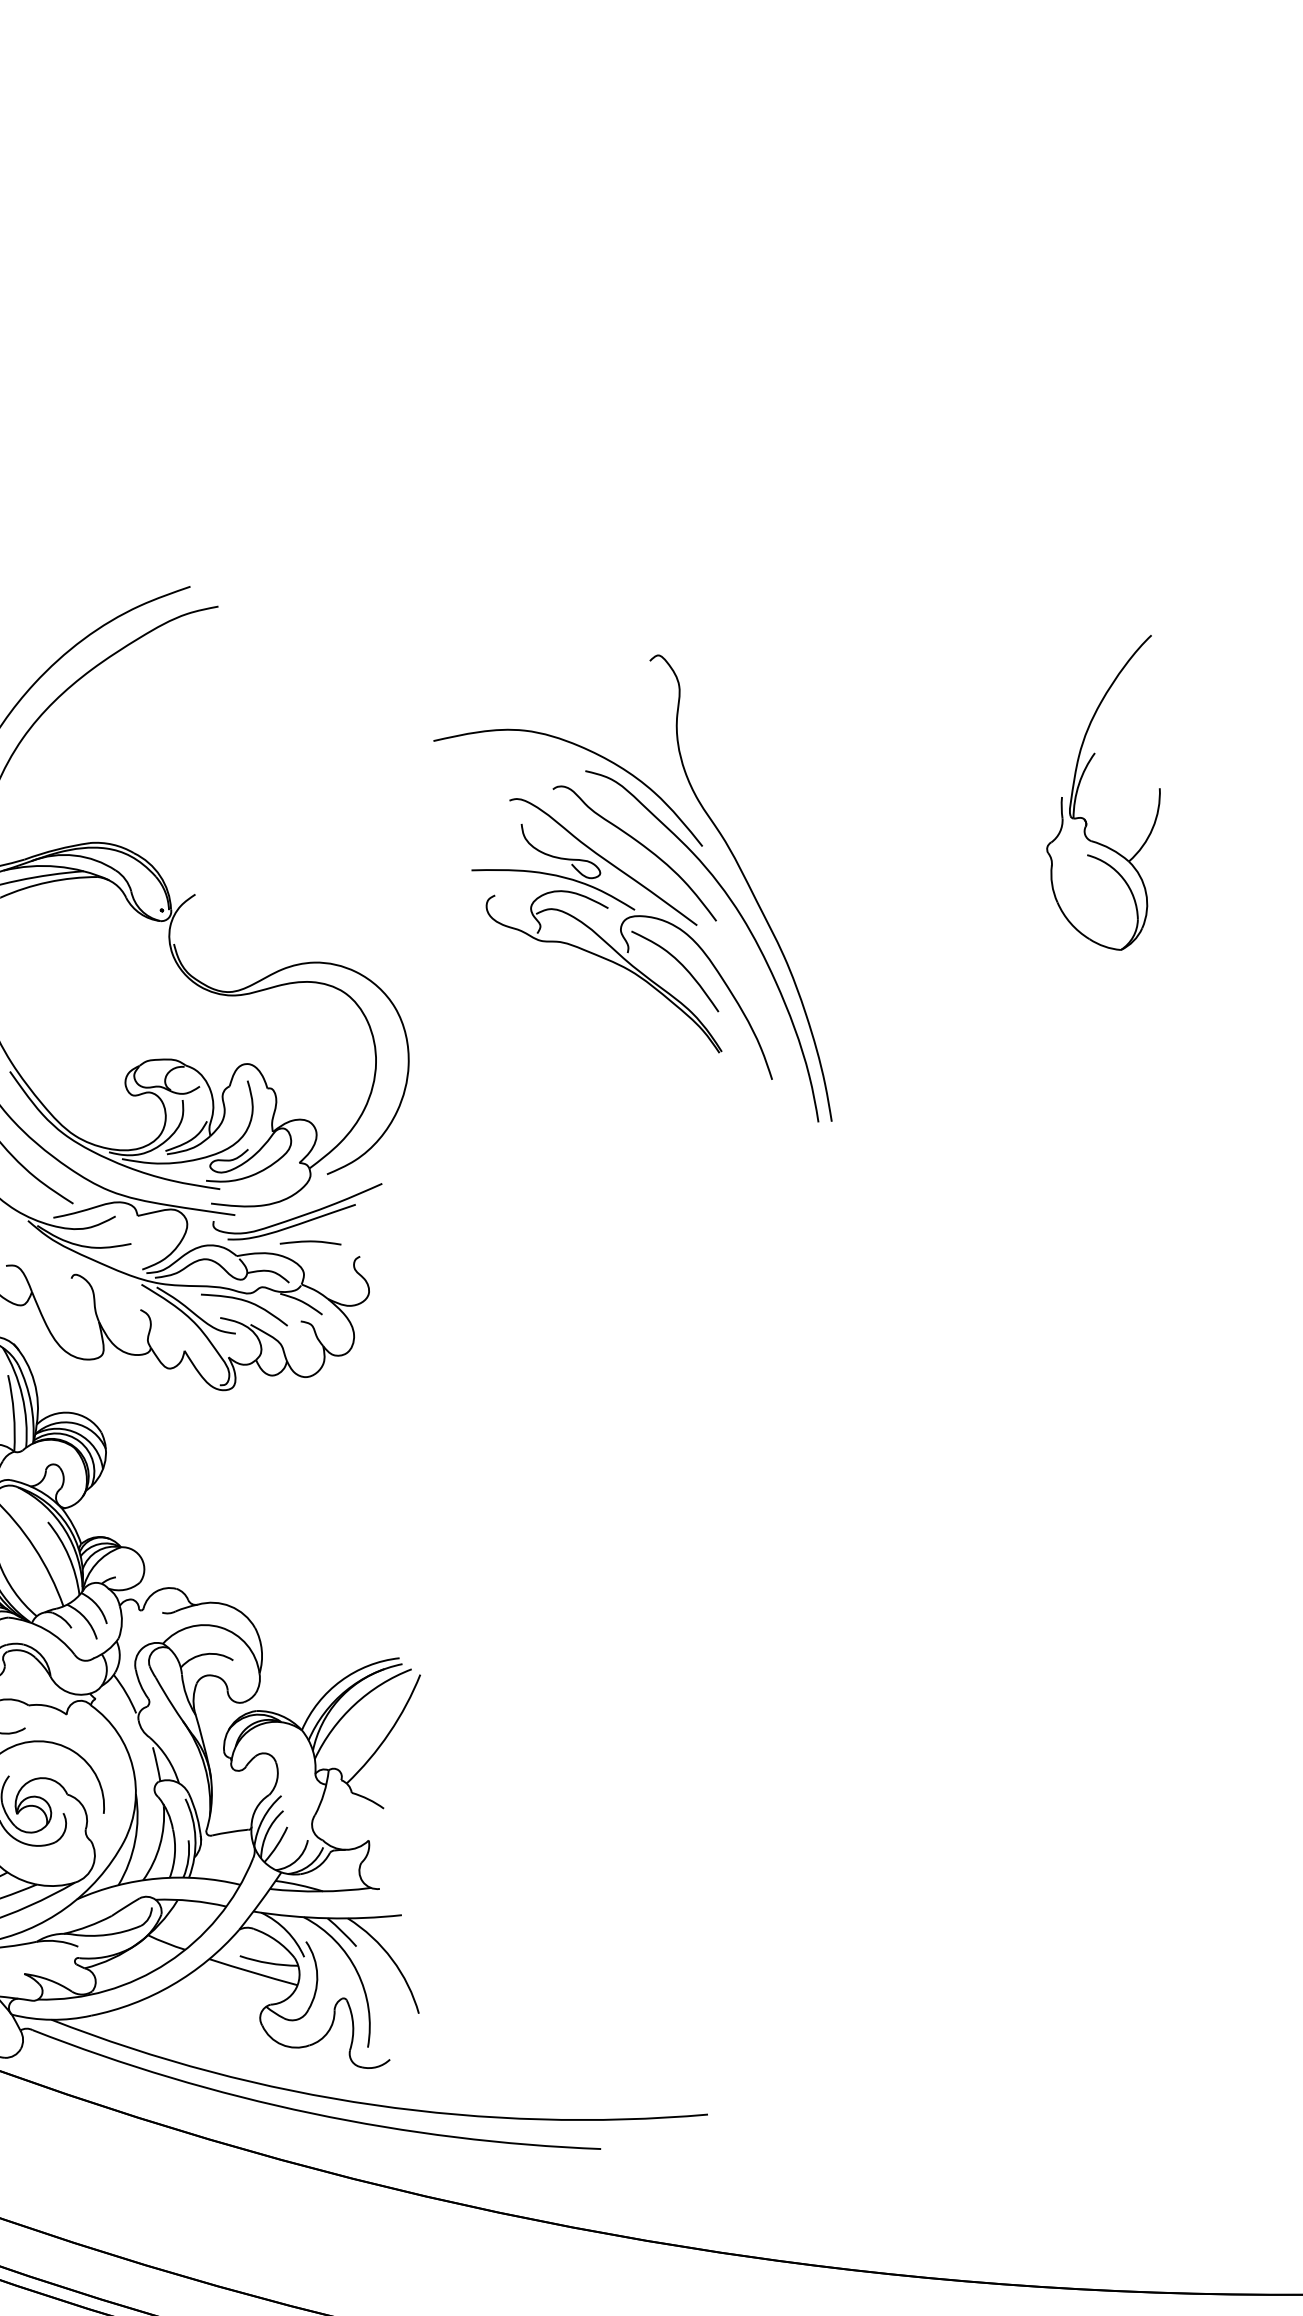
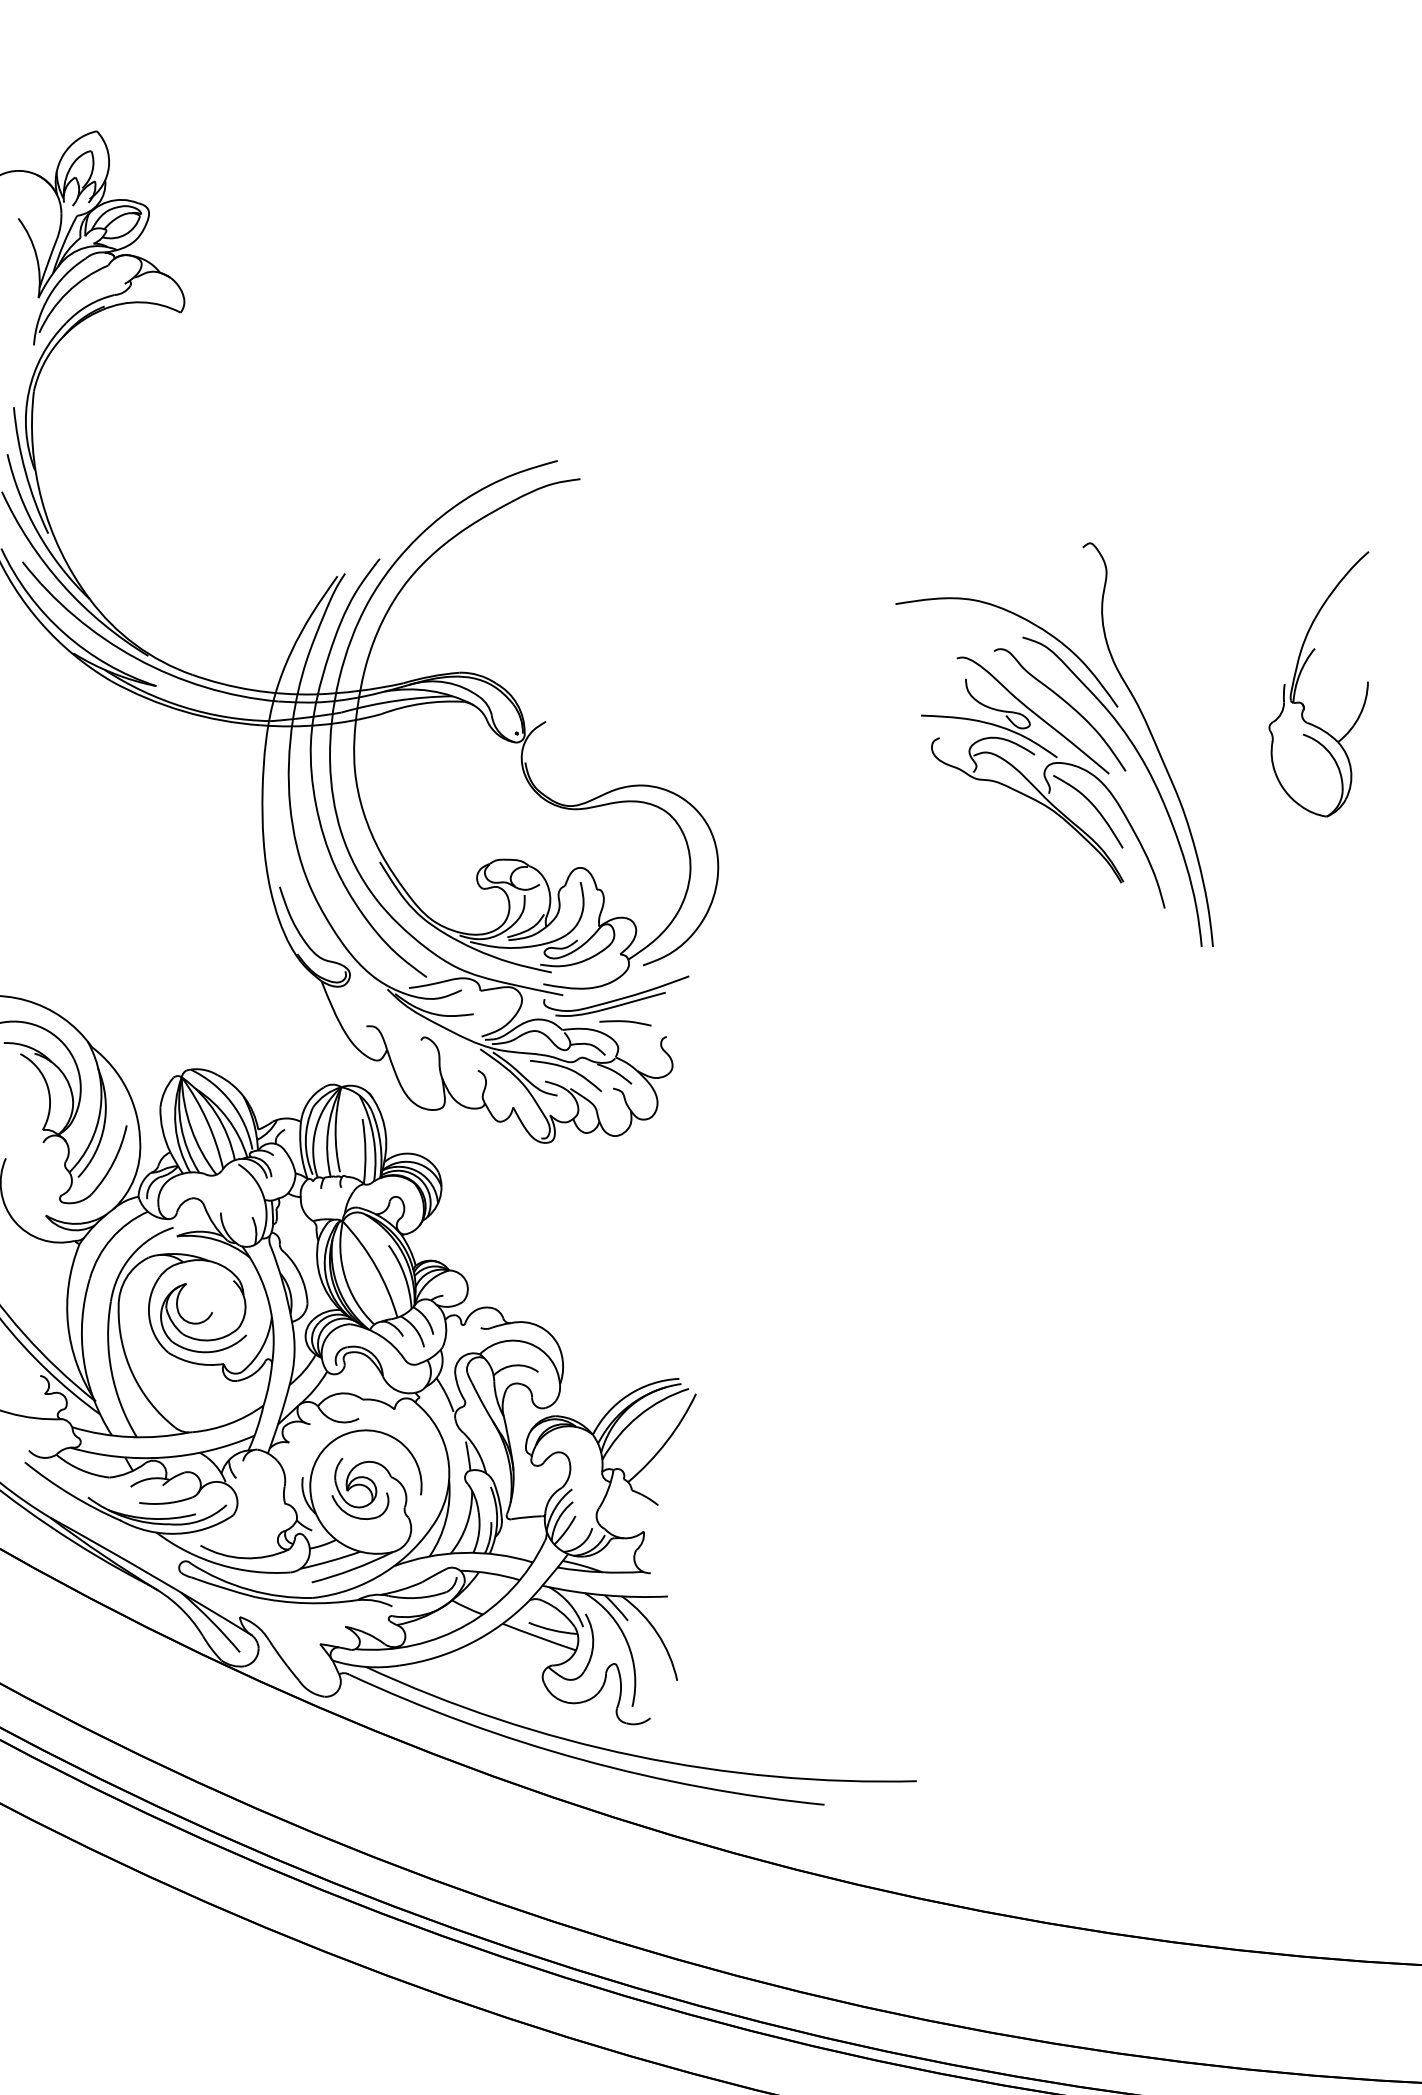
part: (626, 903) -> (1050, 751), moved

